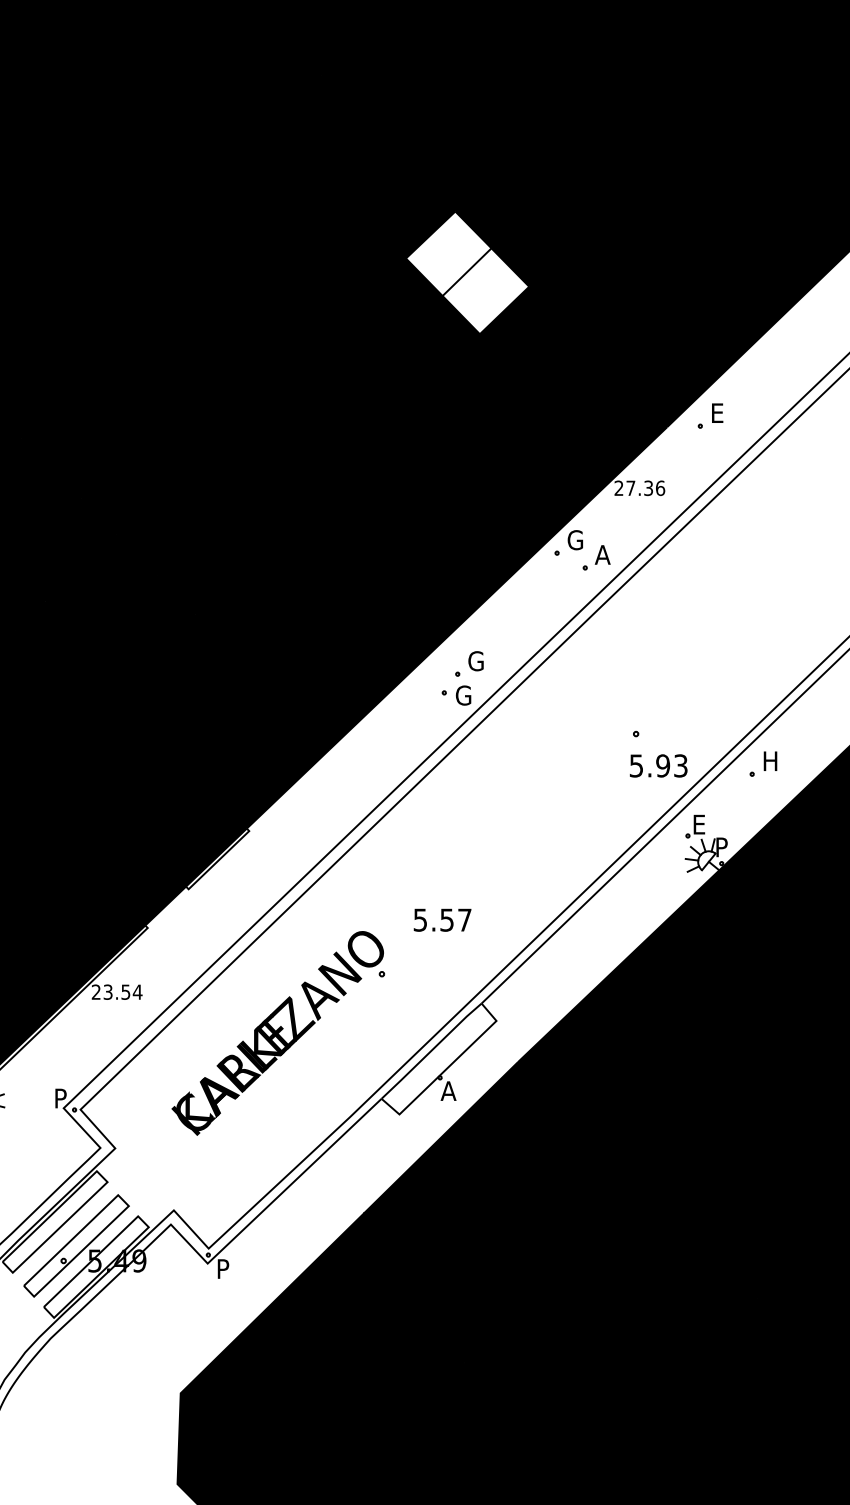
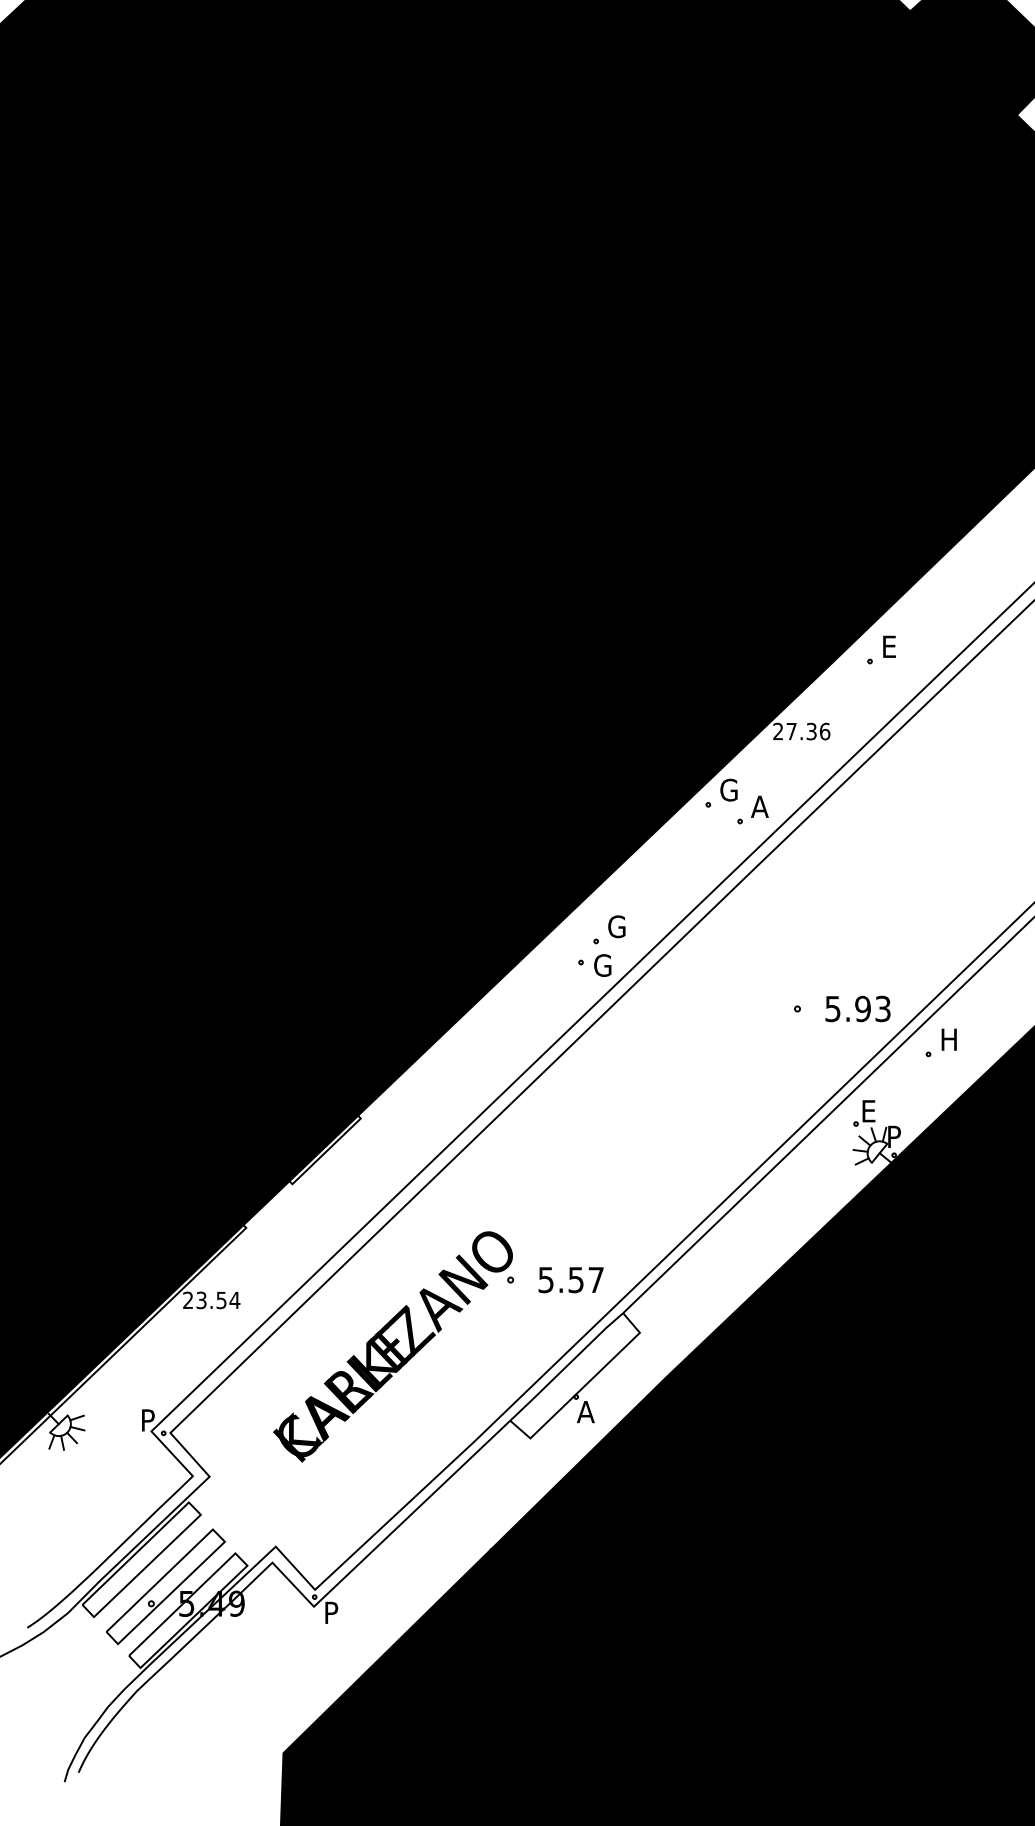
fill: (466, 272) -> (606, 488), added
text: (658, 765) -> (857, 1008), moved
text: (442, 920) -> (570, 1280), moved

